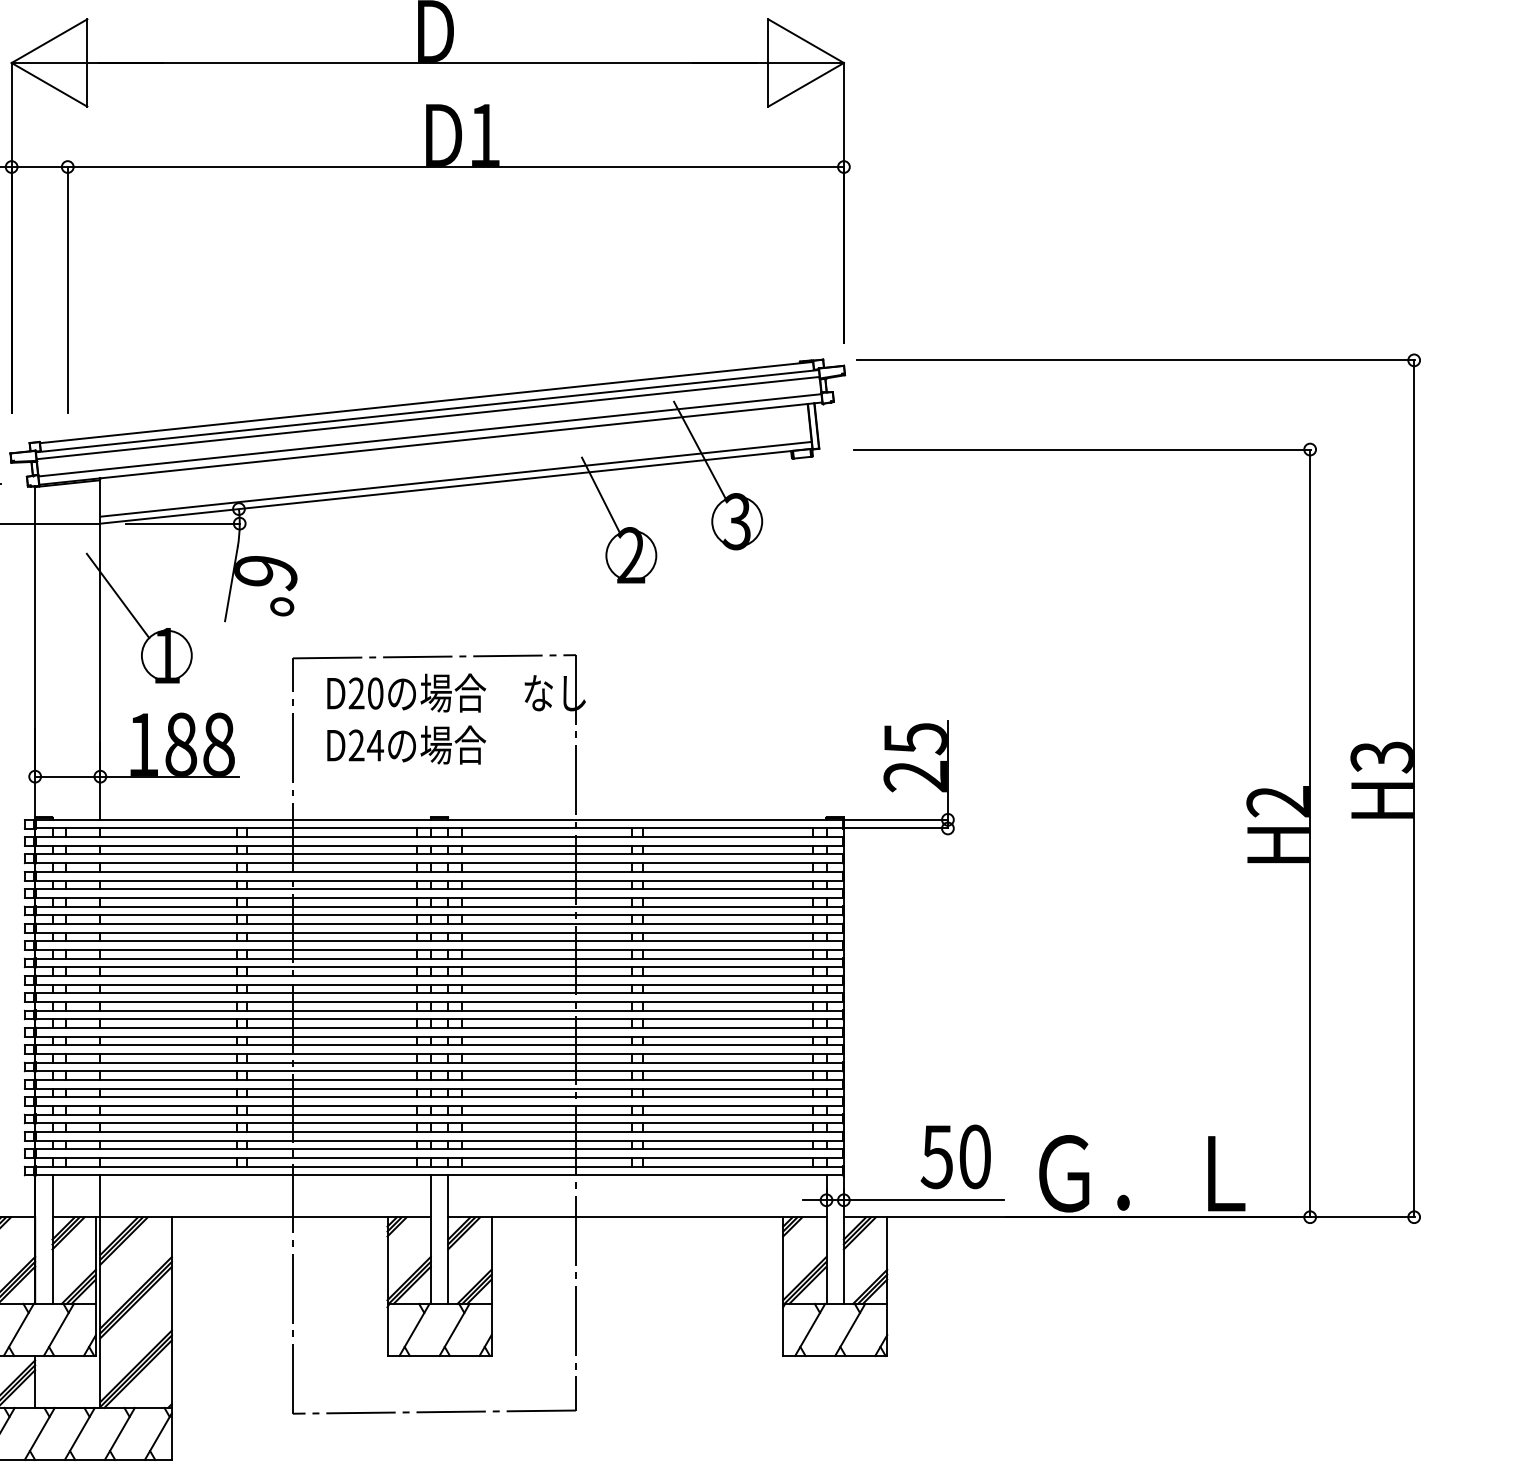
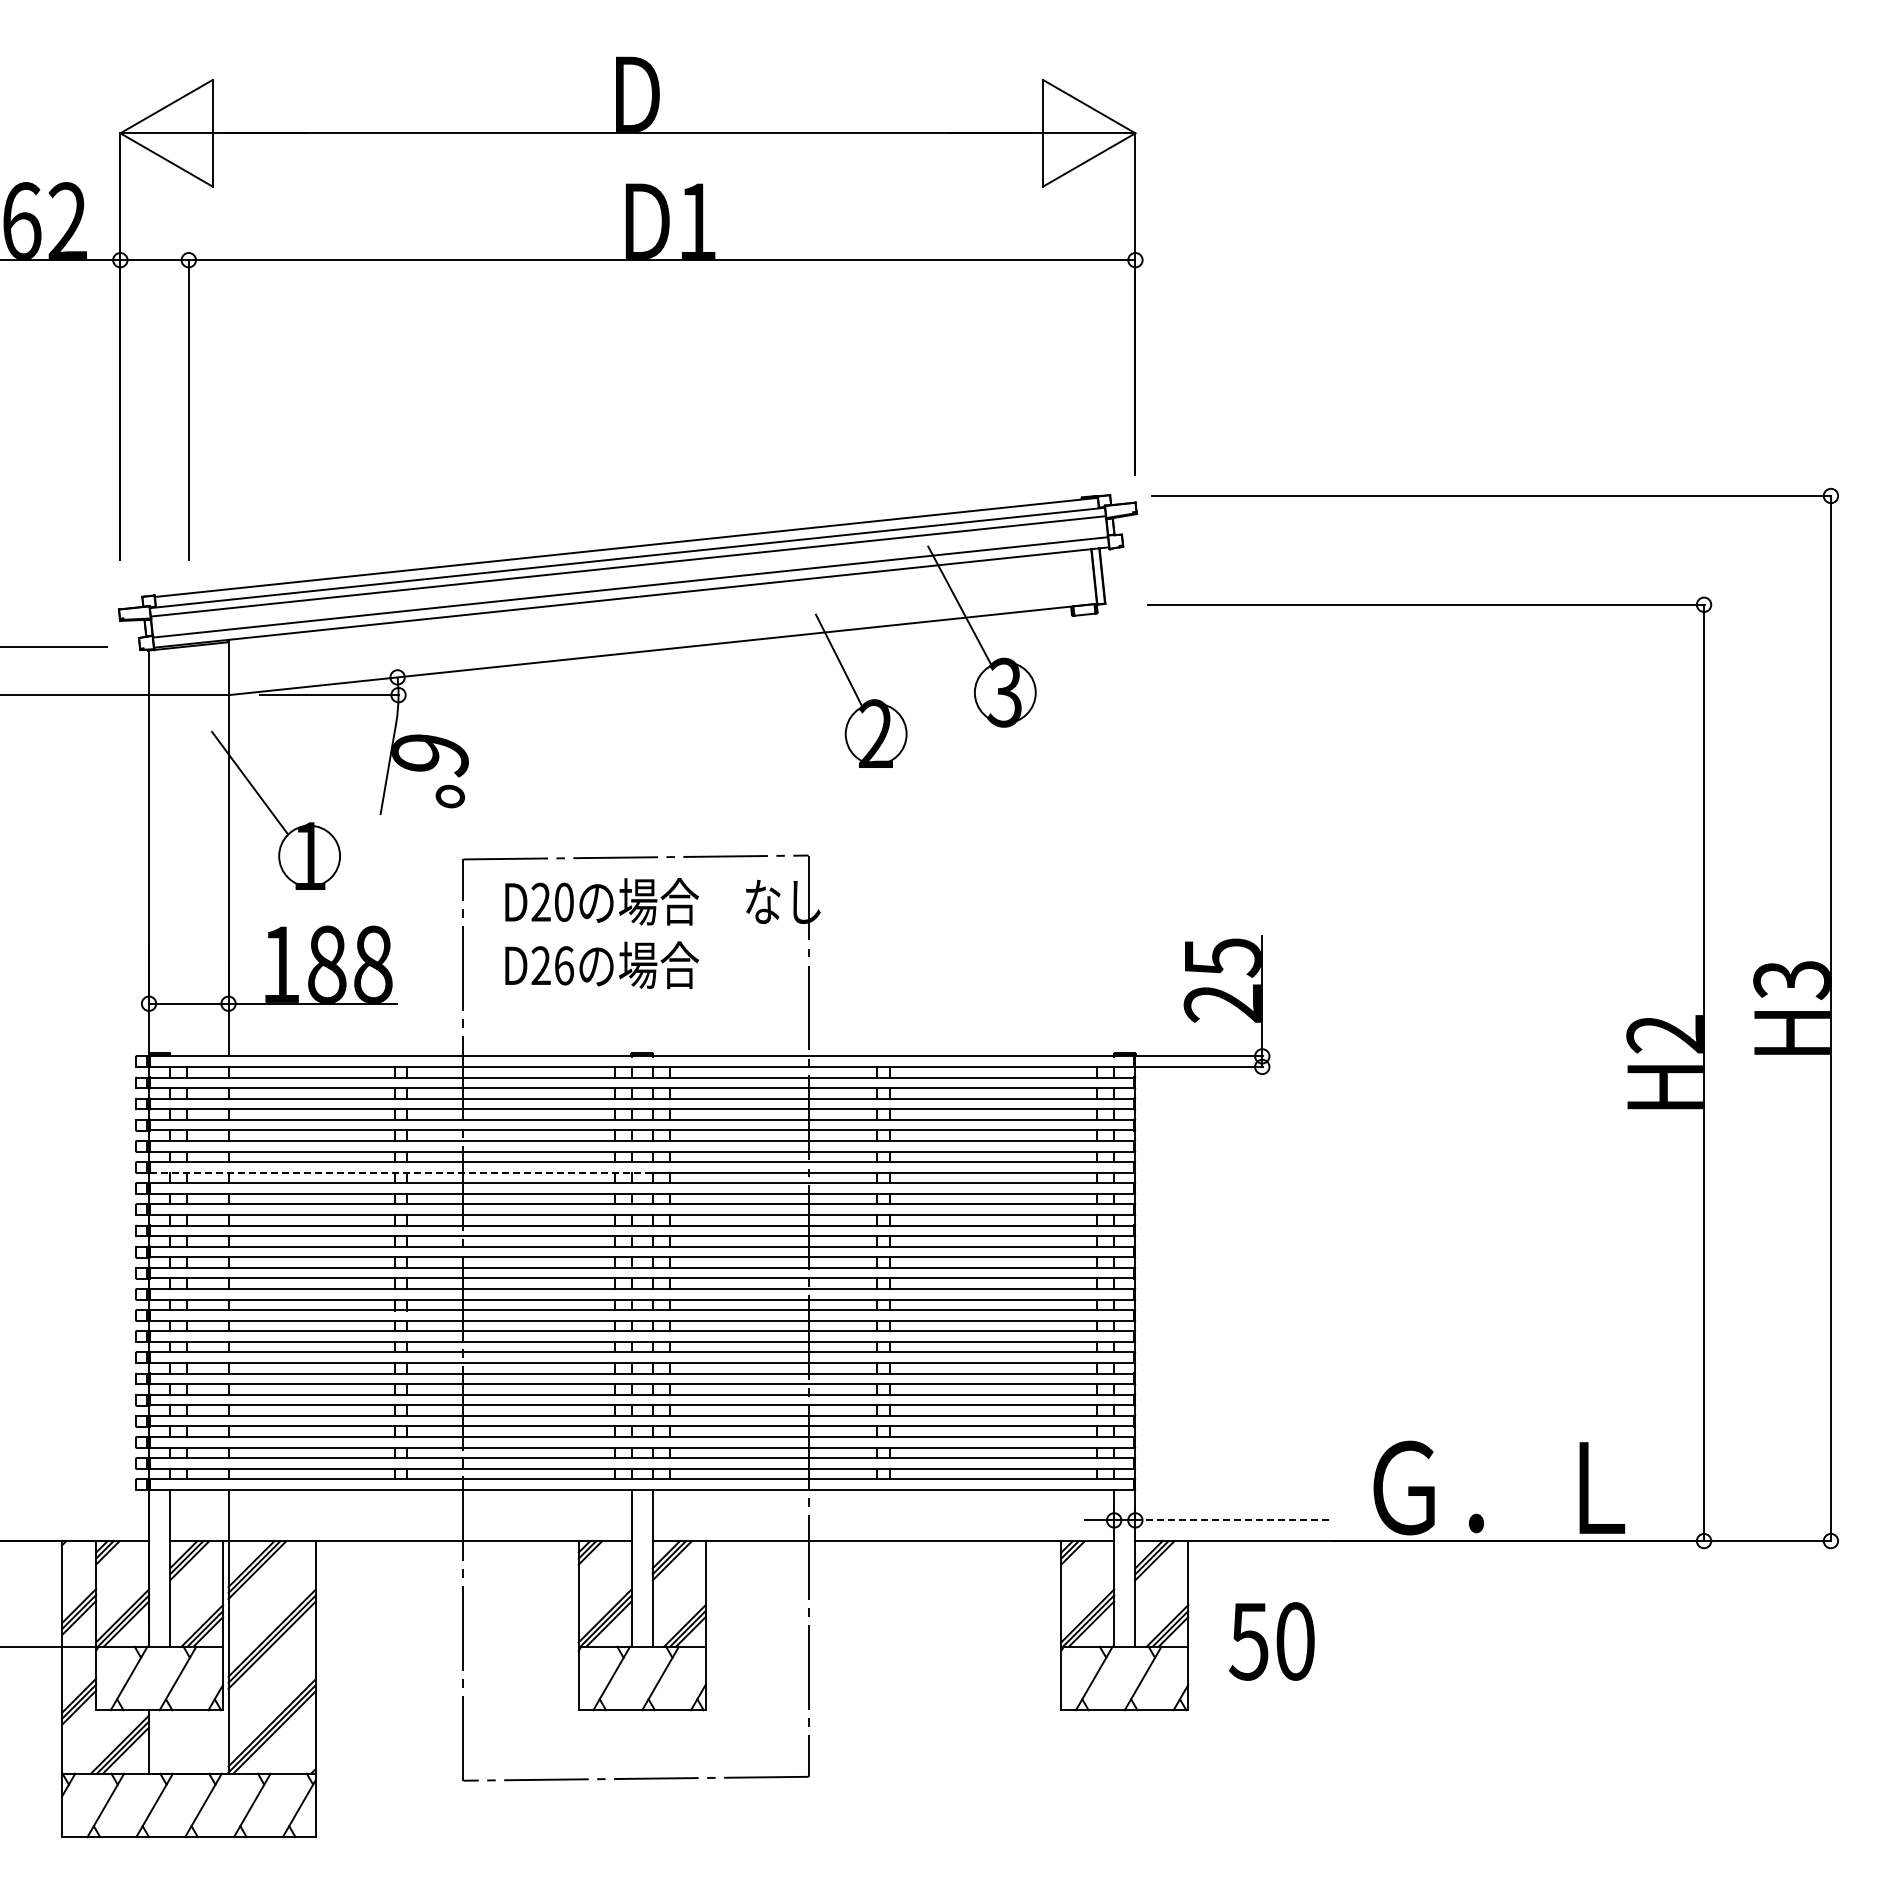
line: (456, 478) -> (662, 640), removed
text: (374, 745) -> (563, 965), D24 -> D26
line: (242, 915) -> (401, 1172), solid -> dashed
text: (955, 1156) -> (1271, 1641), moved
line: (924, 1200) -> (1233, 1520), solid -> dashed

